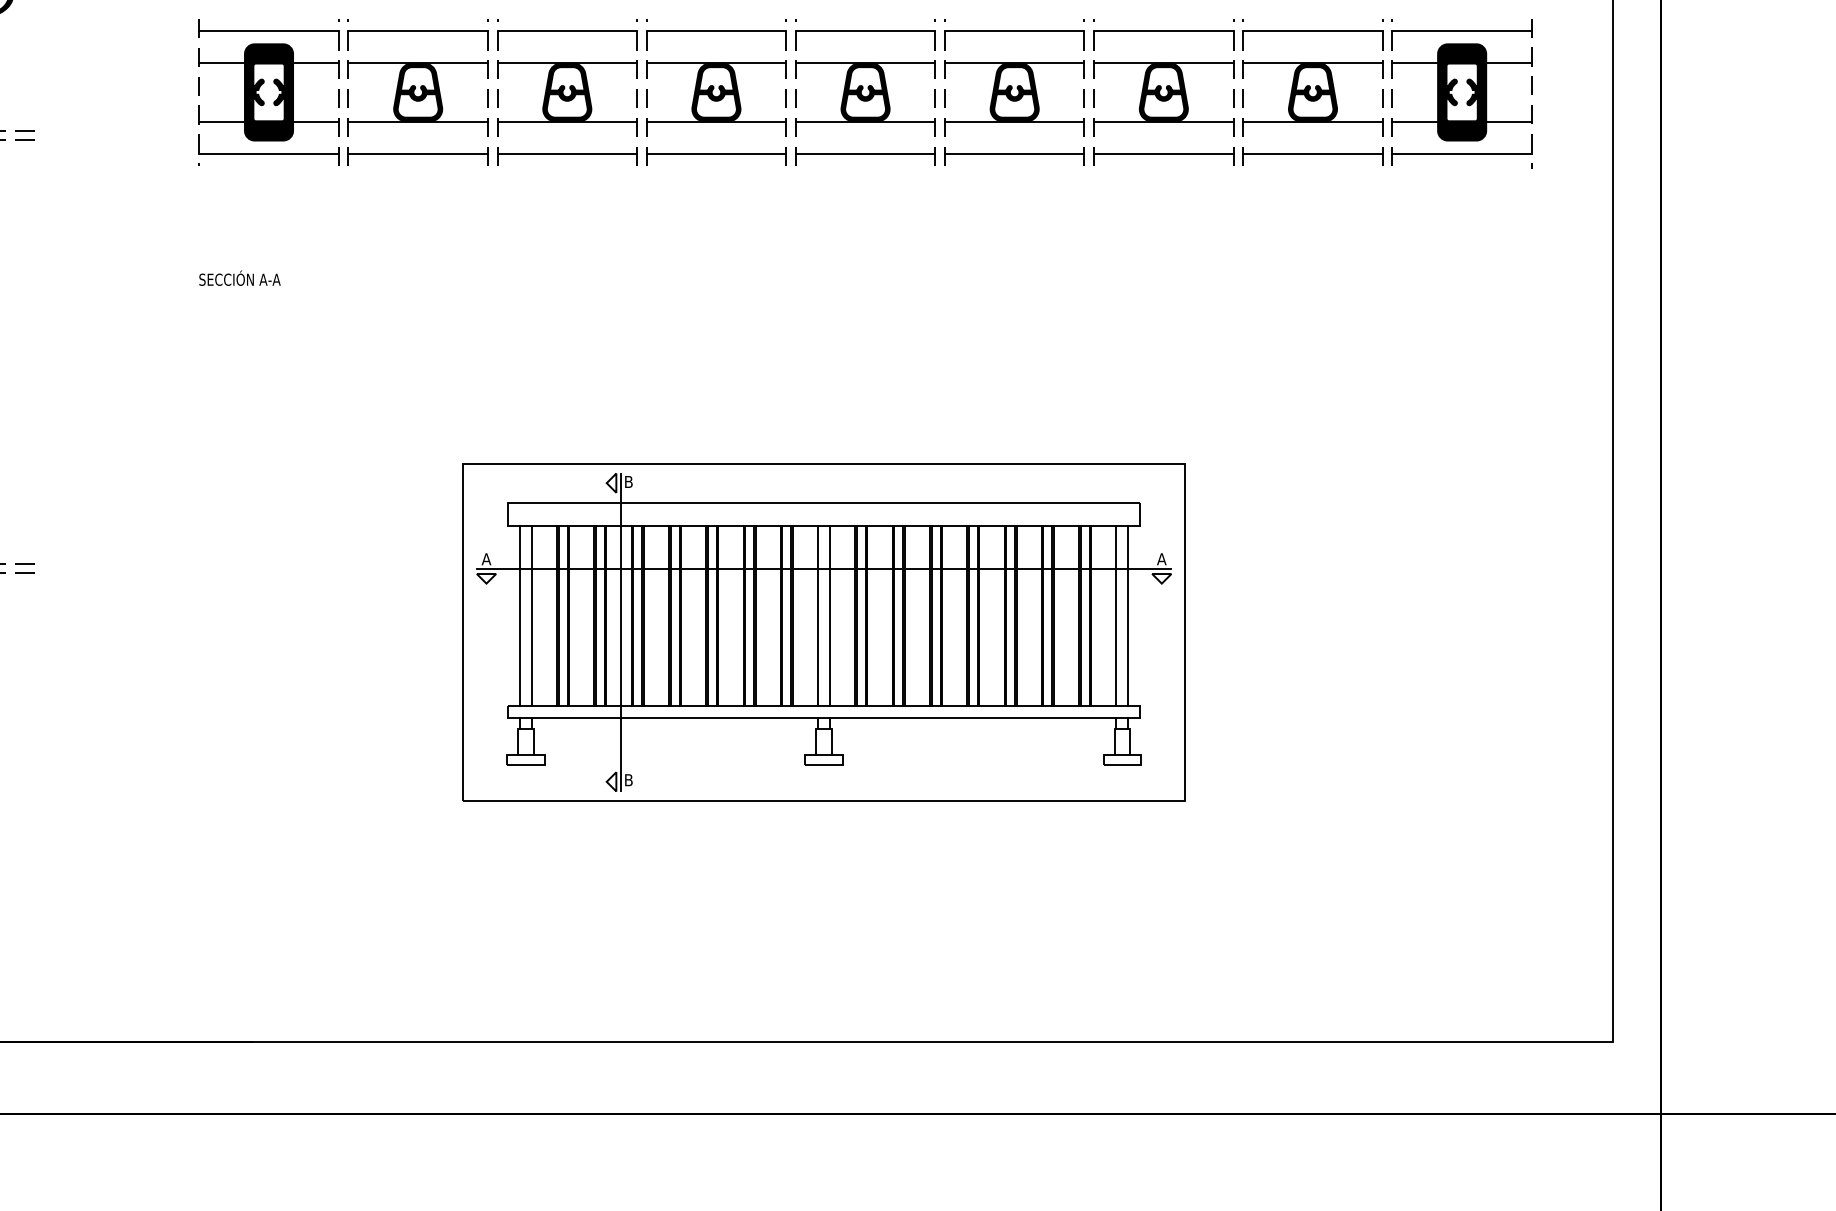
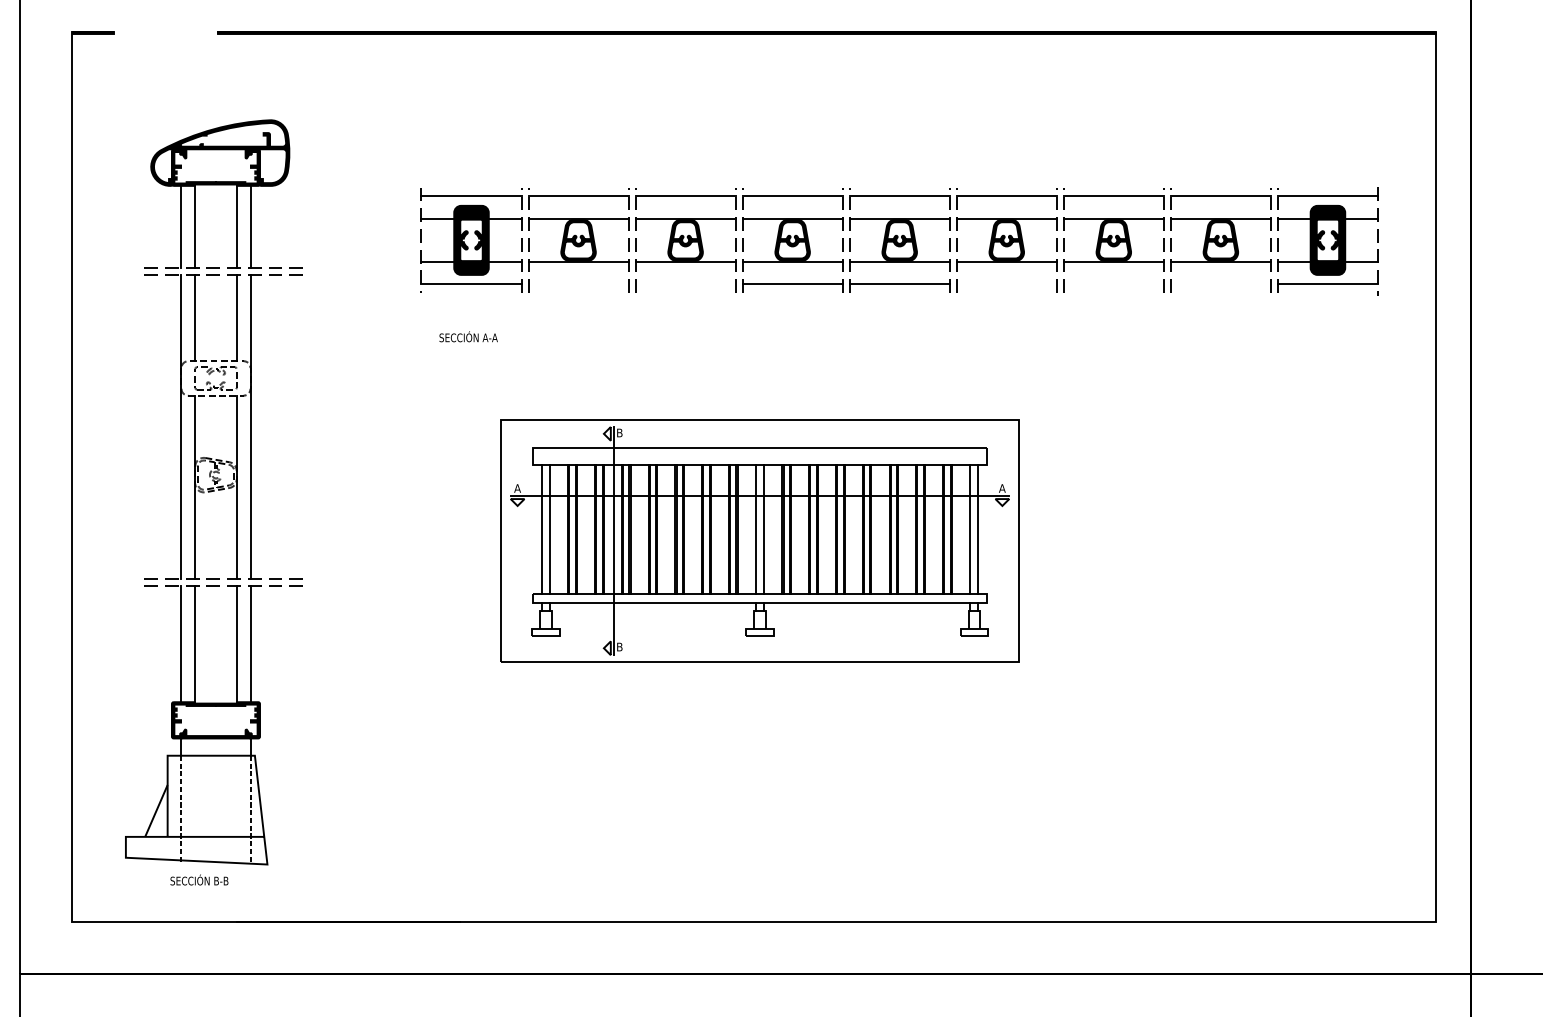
line: (418, 153) -> (578, 284), removed
line: (567, 153) -> (685, 284), removed
line: (1014, 153) -> (1006, 284), removed
line: (1163, 153) -> (1113, 284), removed
line: (1312, 153) -> (1220, 284), removed
text: (239, 277) -> (468, 336), moved
part: (823, 631) -> (759, 540), moved

